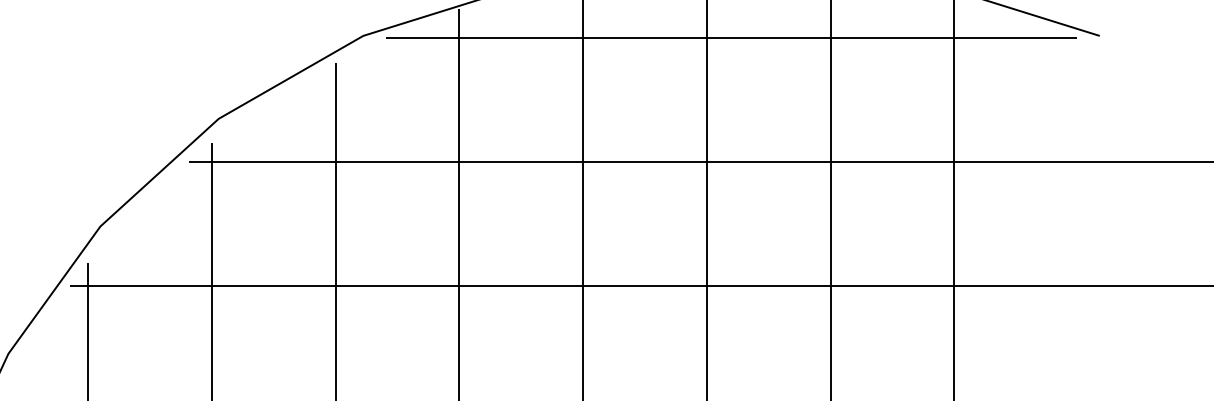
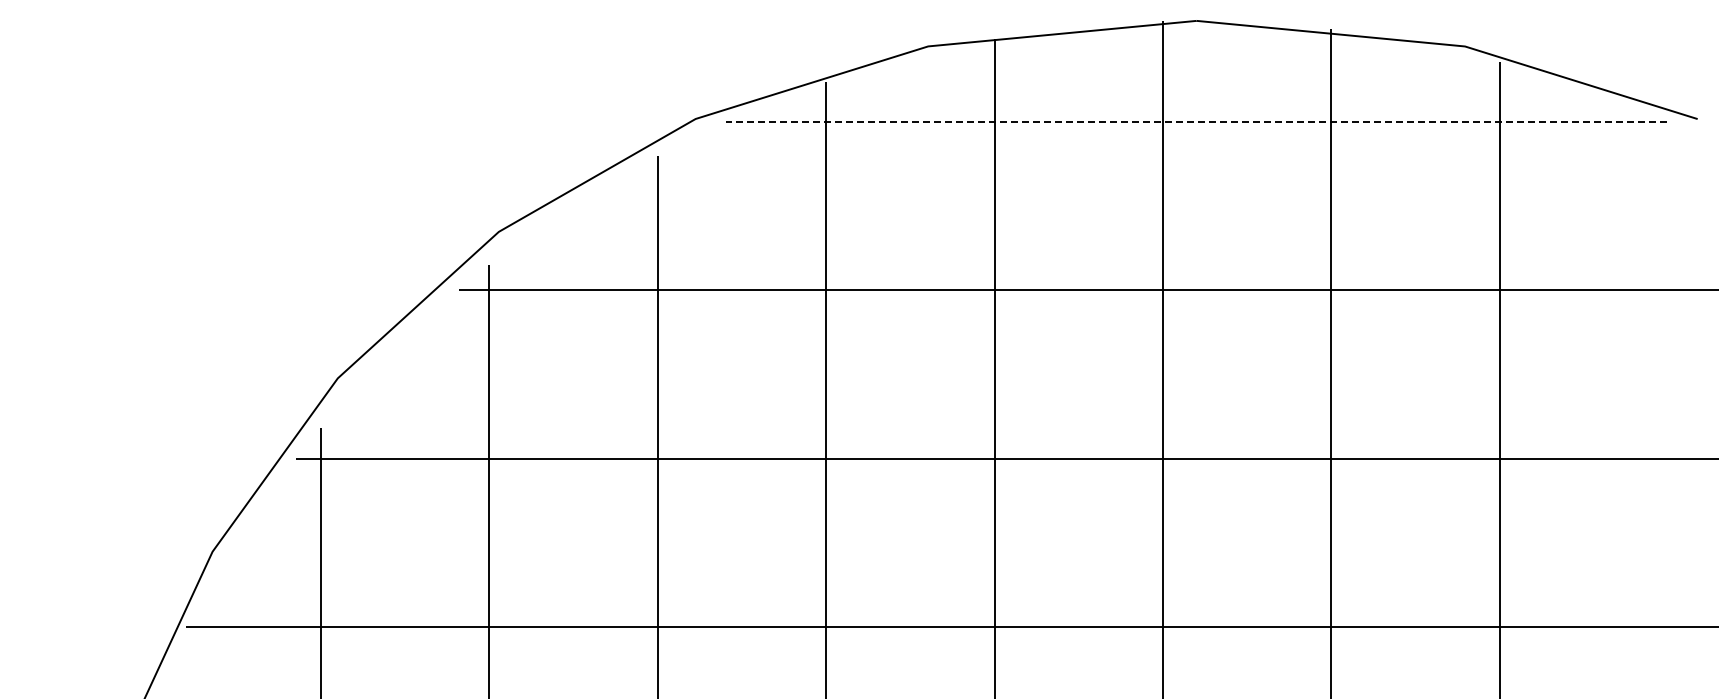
line: (731, 37) -> (1196, 121), solid -> dashed

